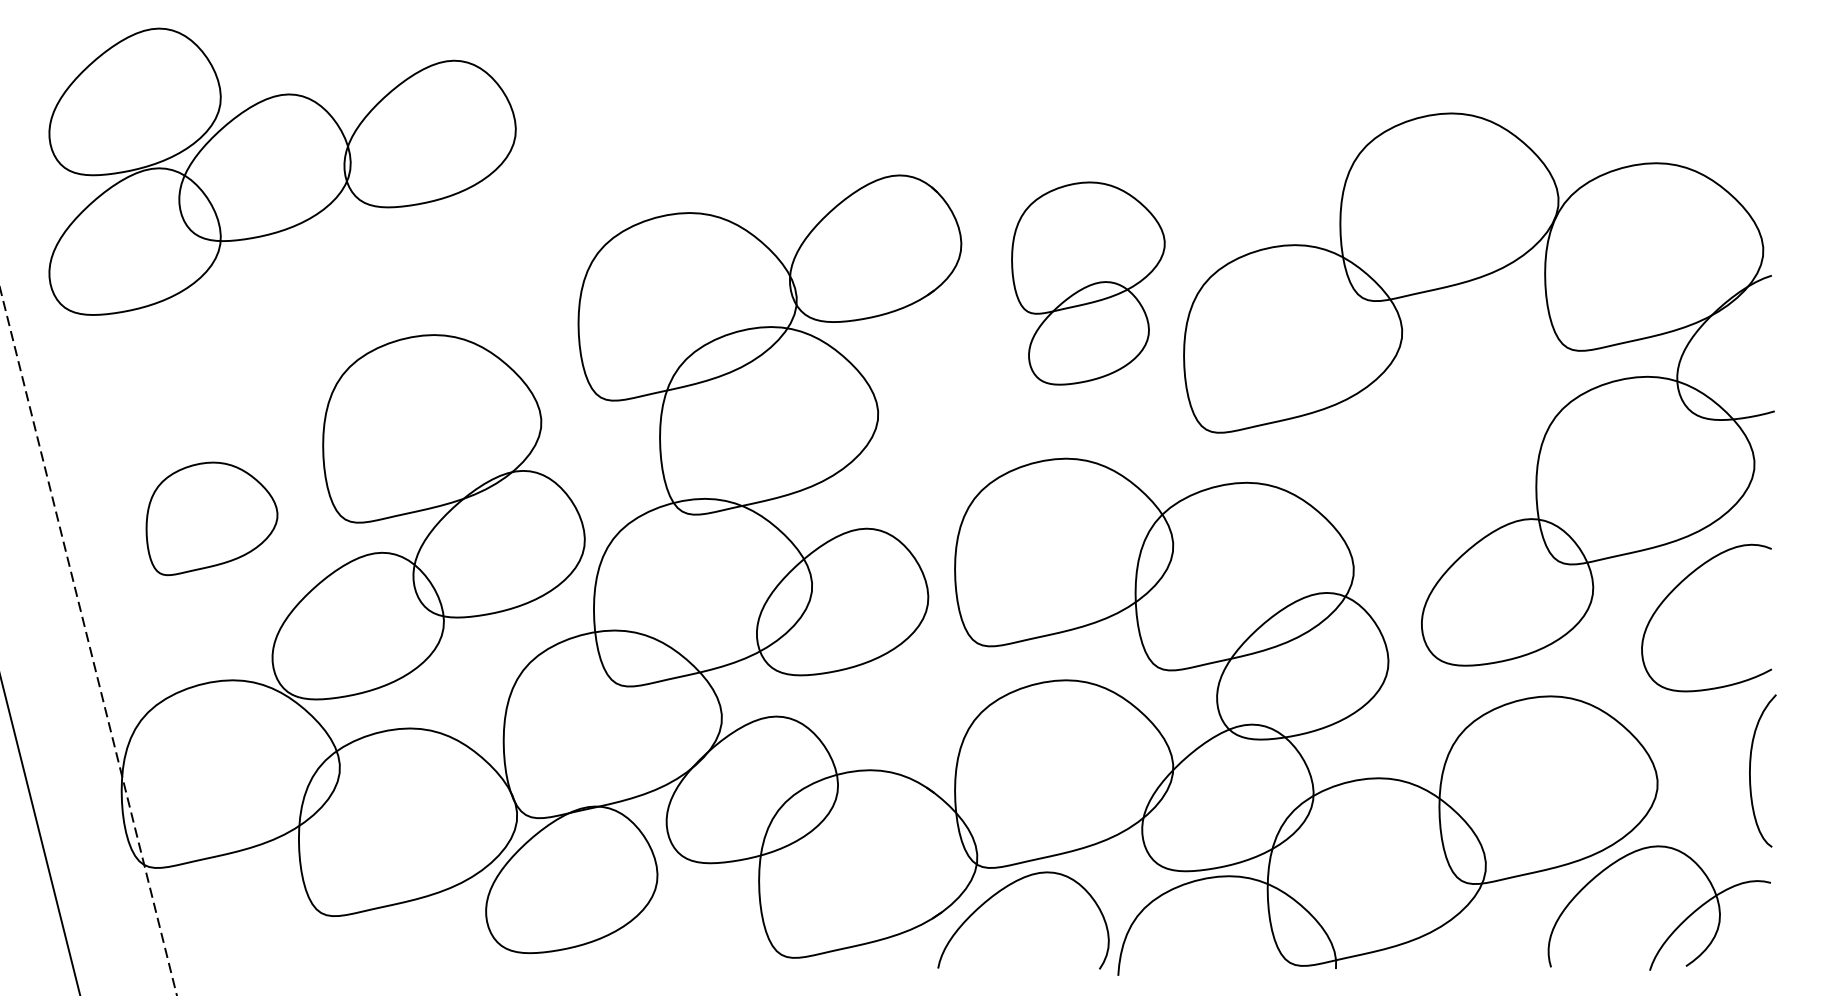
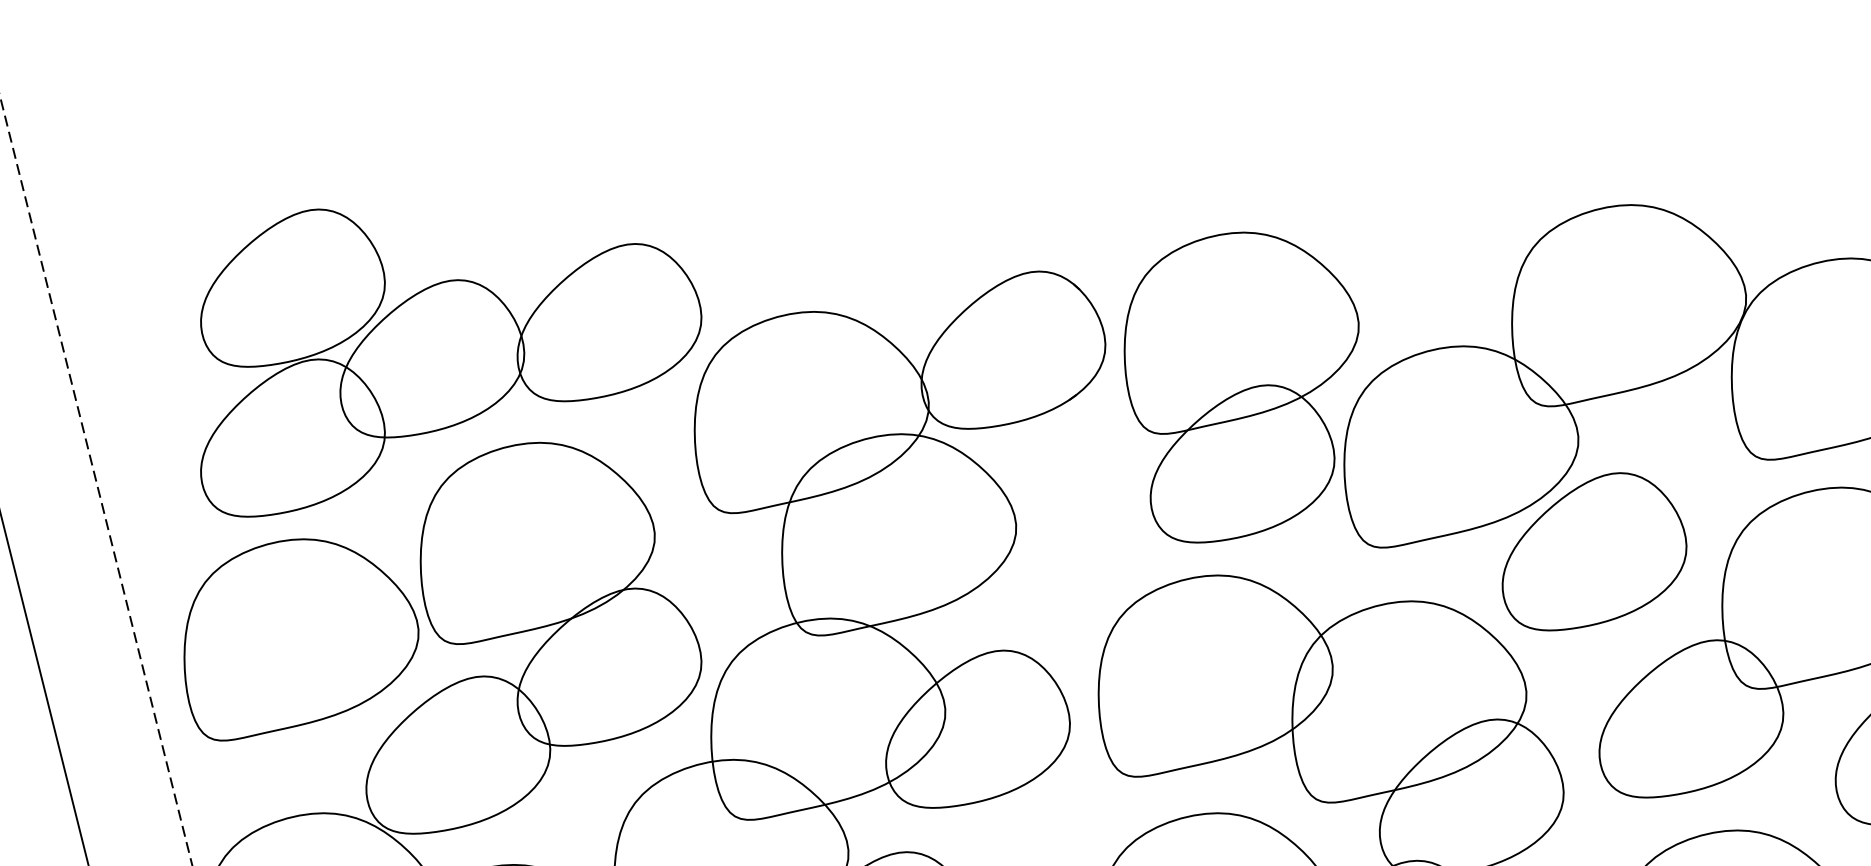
part: (282, 171) -> (451, 362), moved
part: (1088, 283) -> (1241, 387), size x1.43
part: (1416, 436) -> (1593, 551), added
part: (211, 518) -> (300, 639), size x1.67

